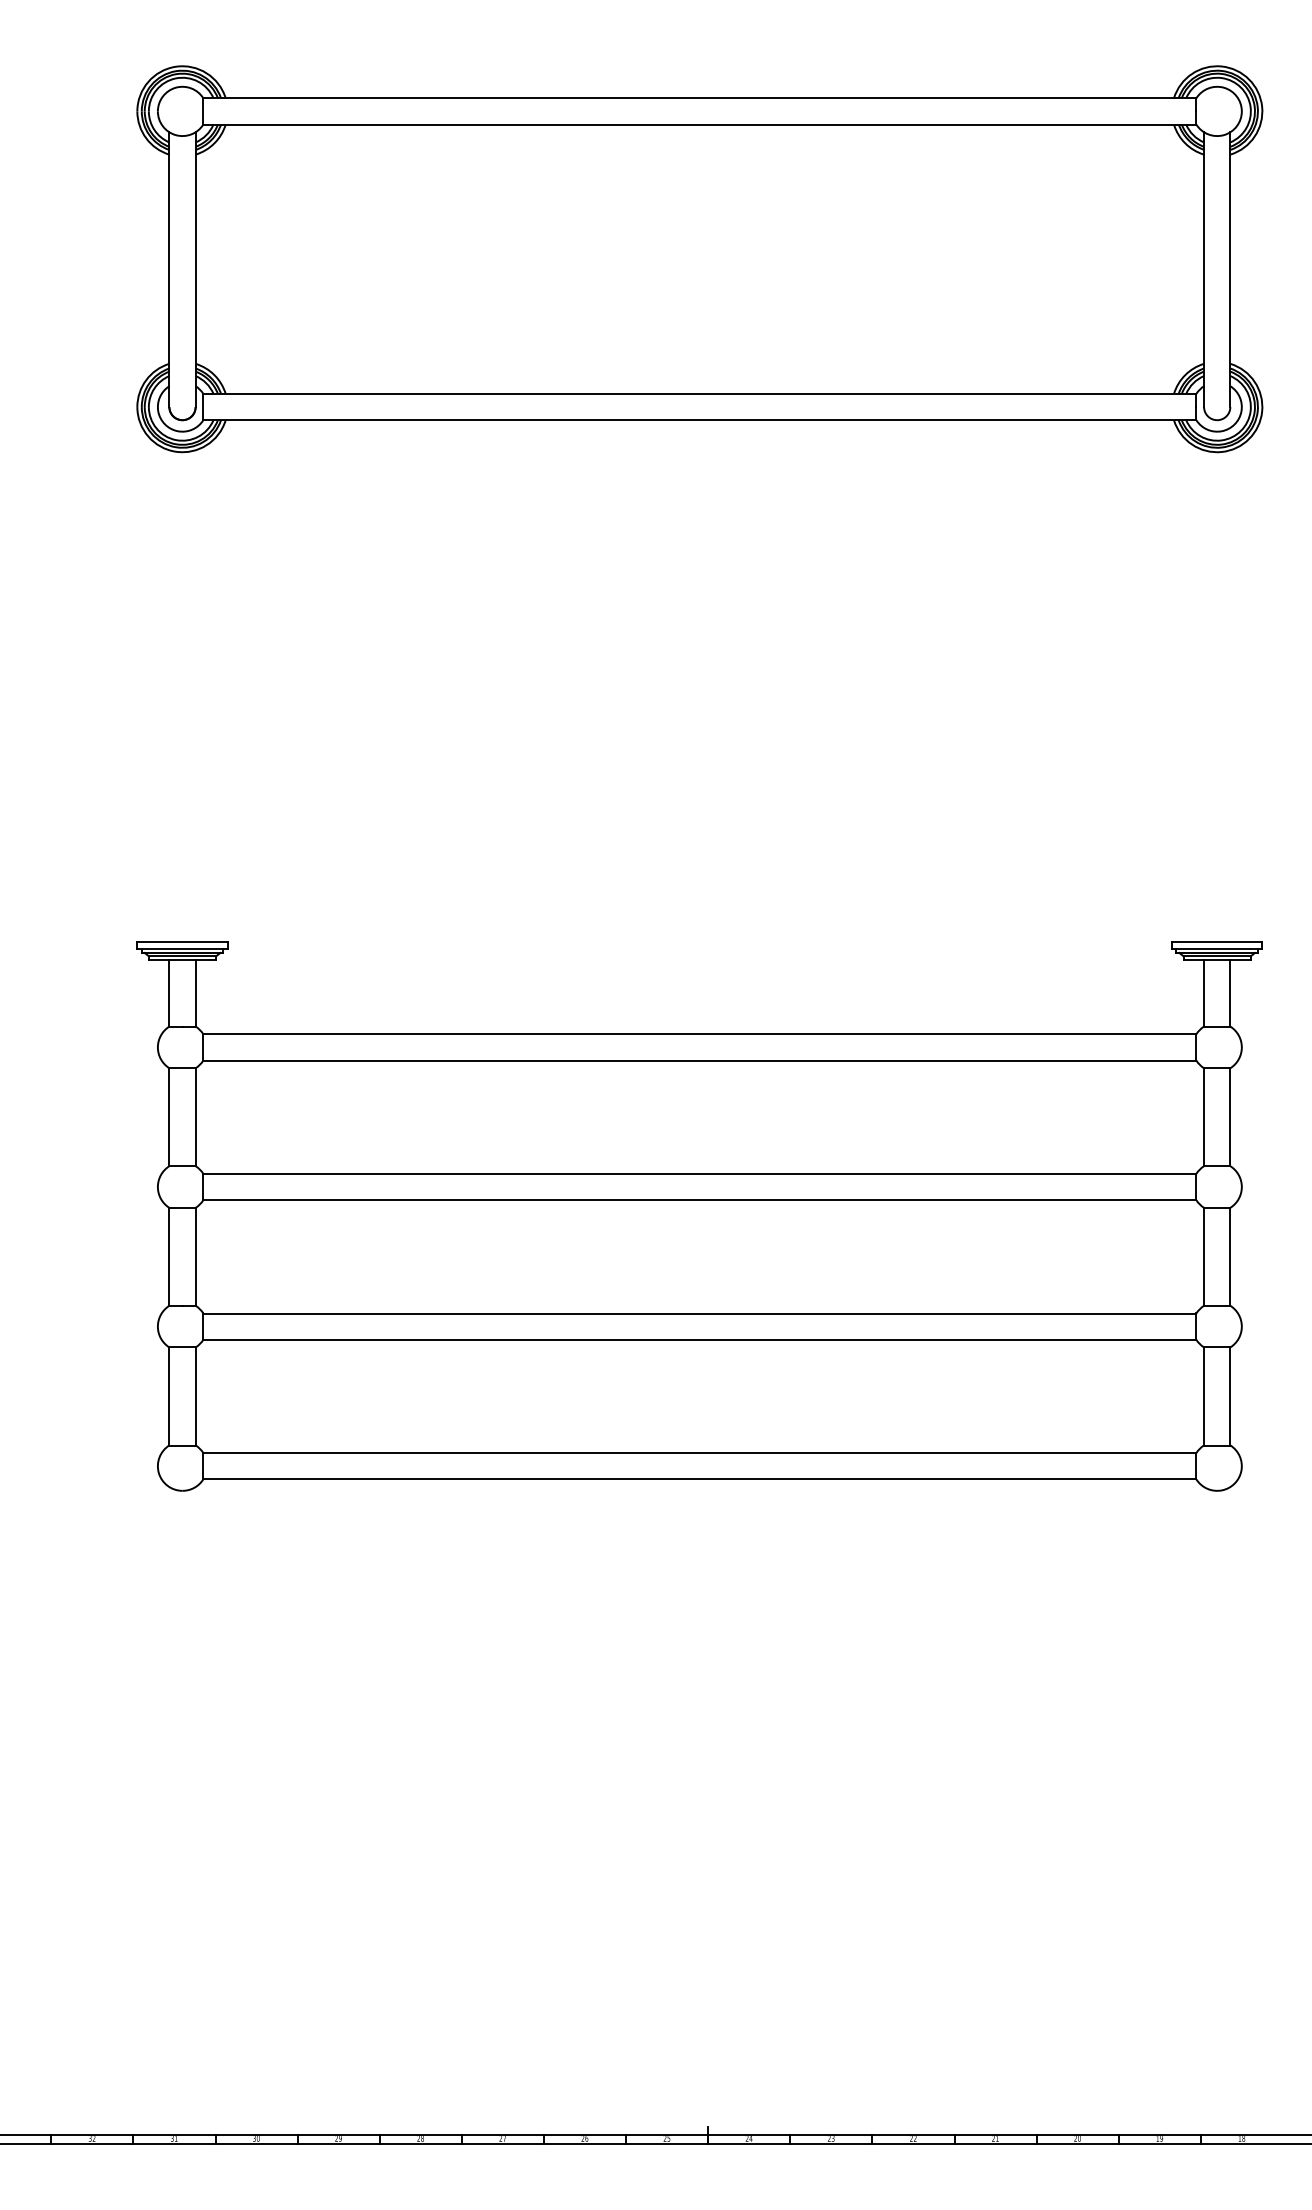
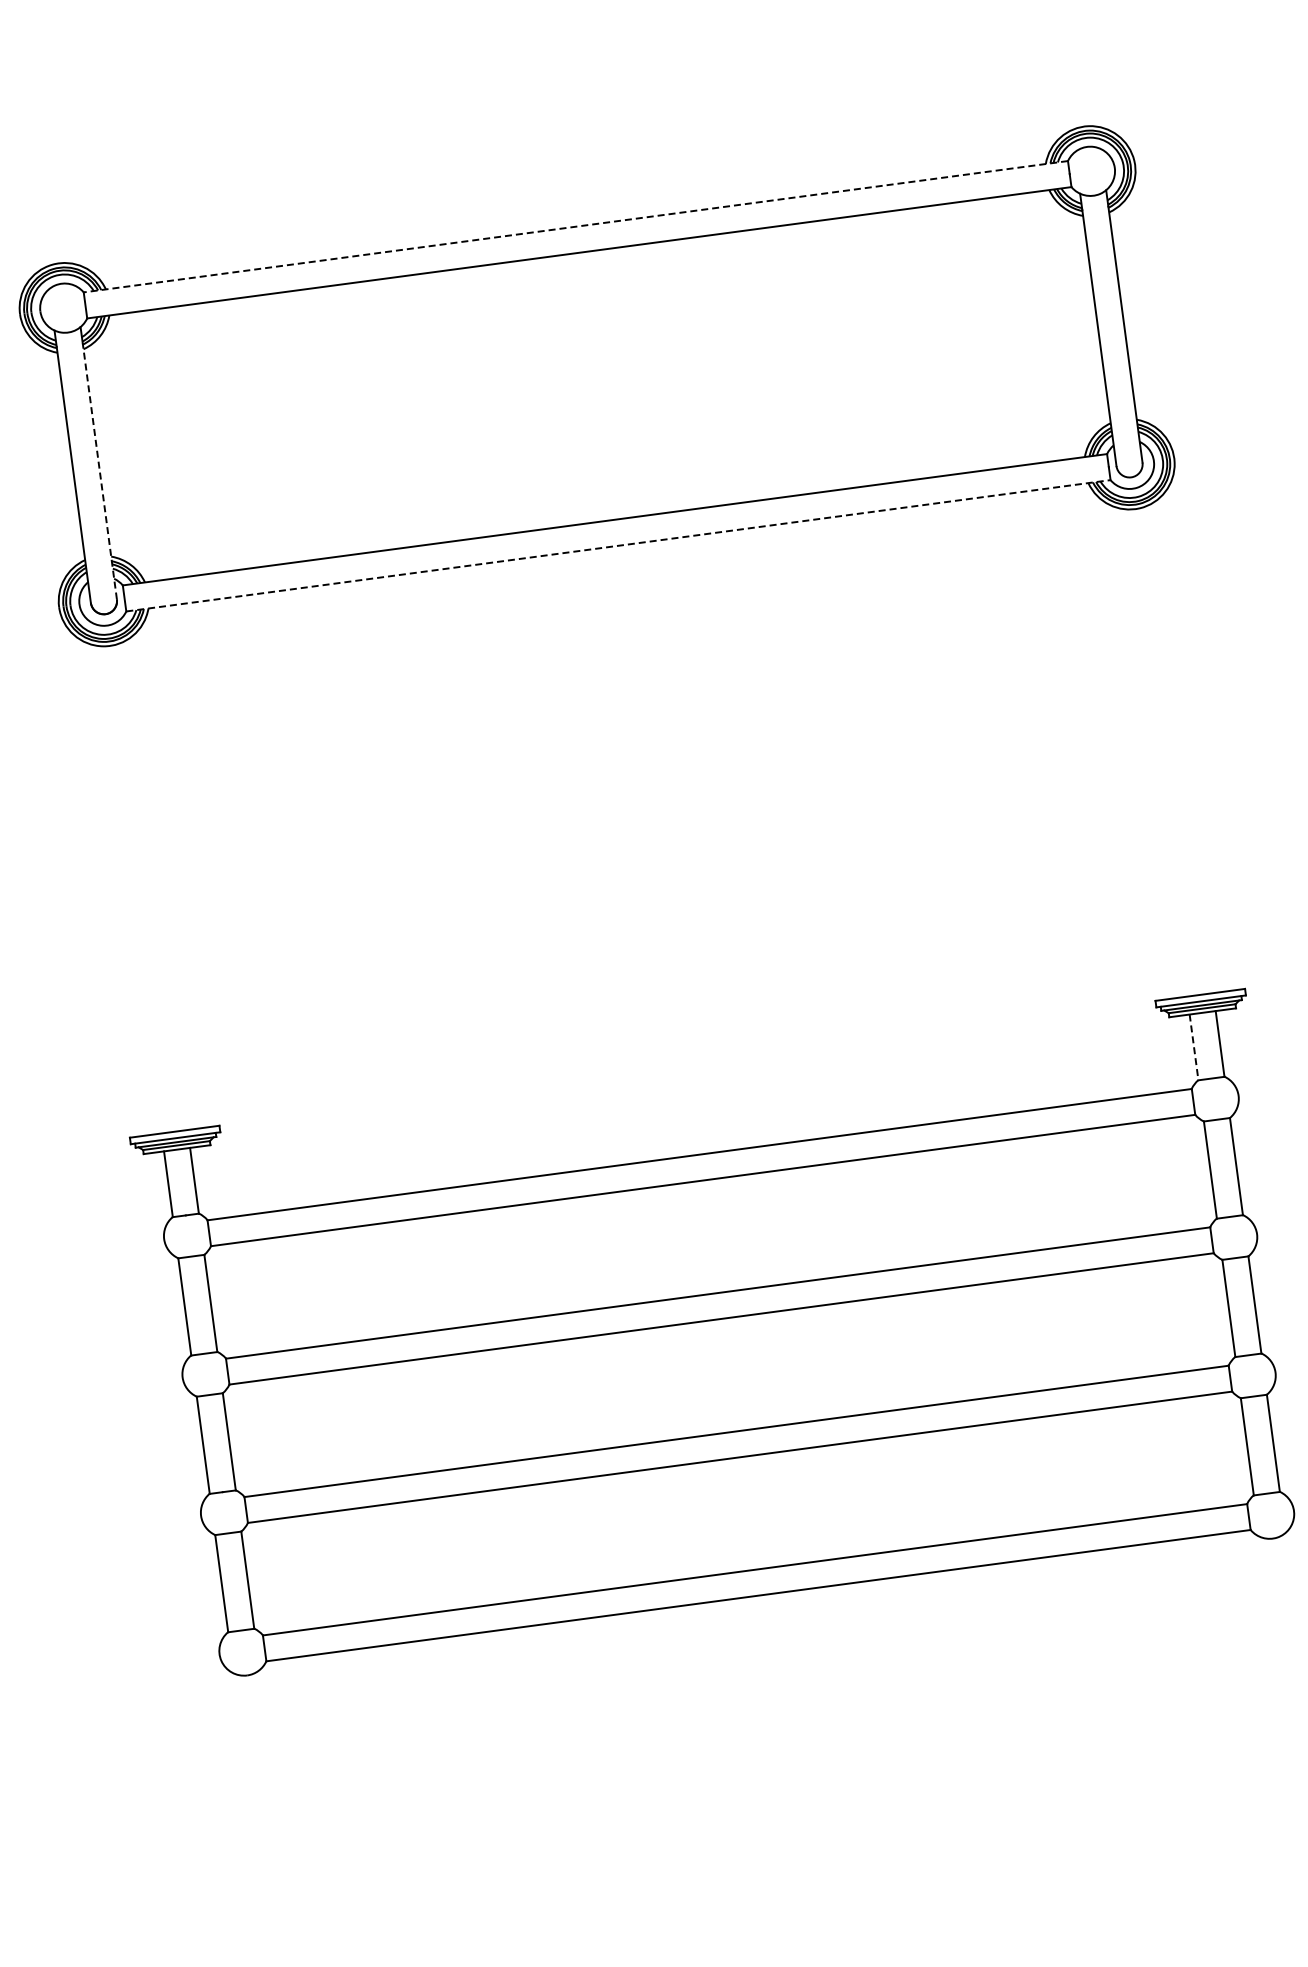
line: (699, 98) -> (575, 226), solid -> dashed
line: (195, 277) -> (99, 471), solid -> dashed
line: (700, 420) -> (619, 546), solid -> dashed
line: (1204, 994) -> (1194, 1048), solid -> dashed

